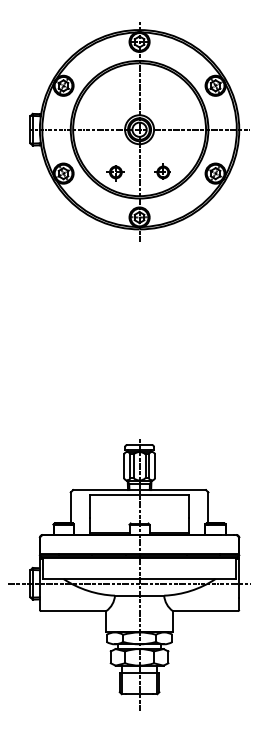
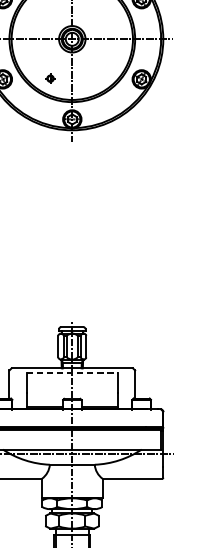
part: (162, 171) -> (93, 77), removed
part: (115, 173) -> (50, 79), size x0.6
line: (139, 494) -> (72, 372), solid -> dashed

